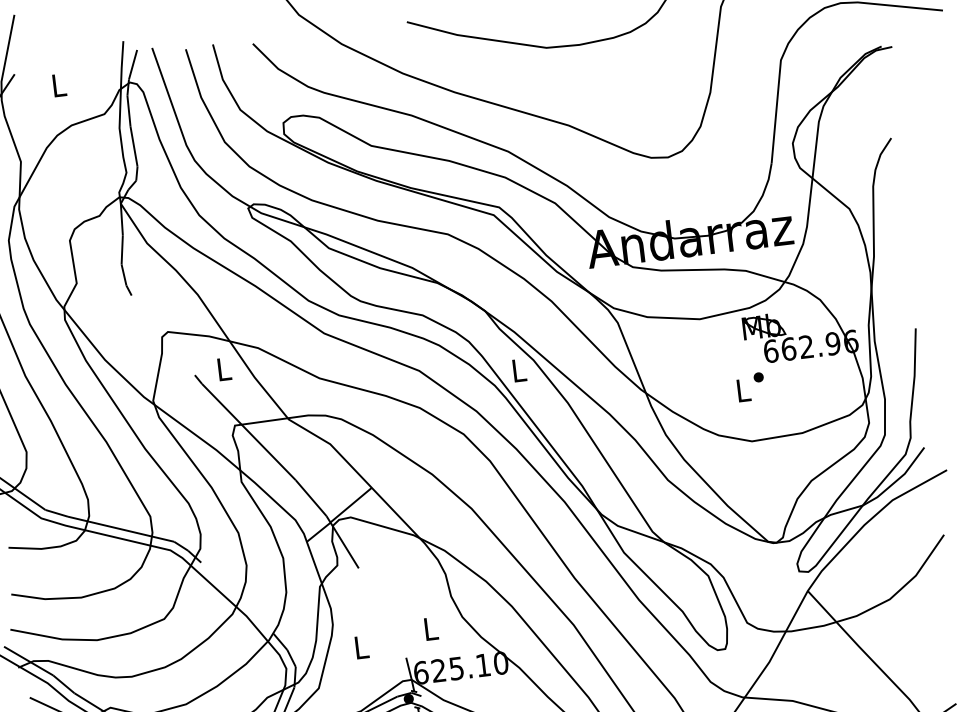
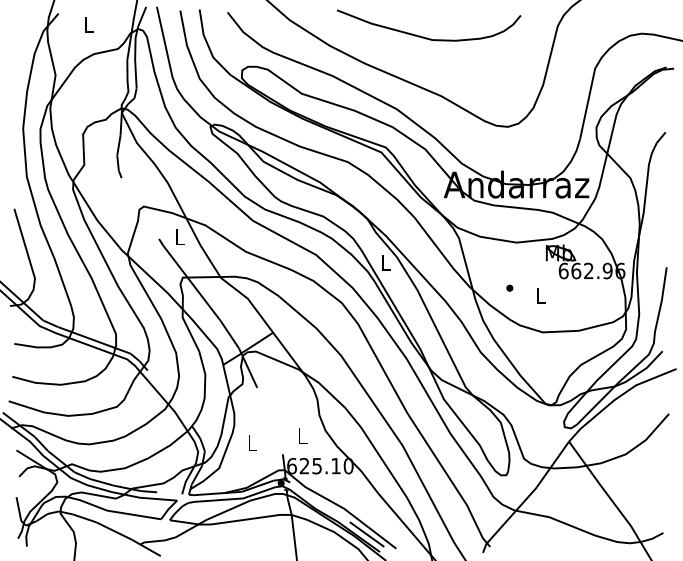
part: (758, 376) -> (509, 287), moved

